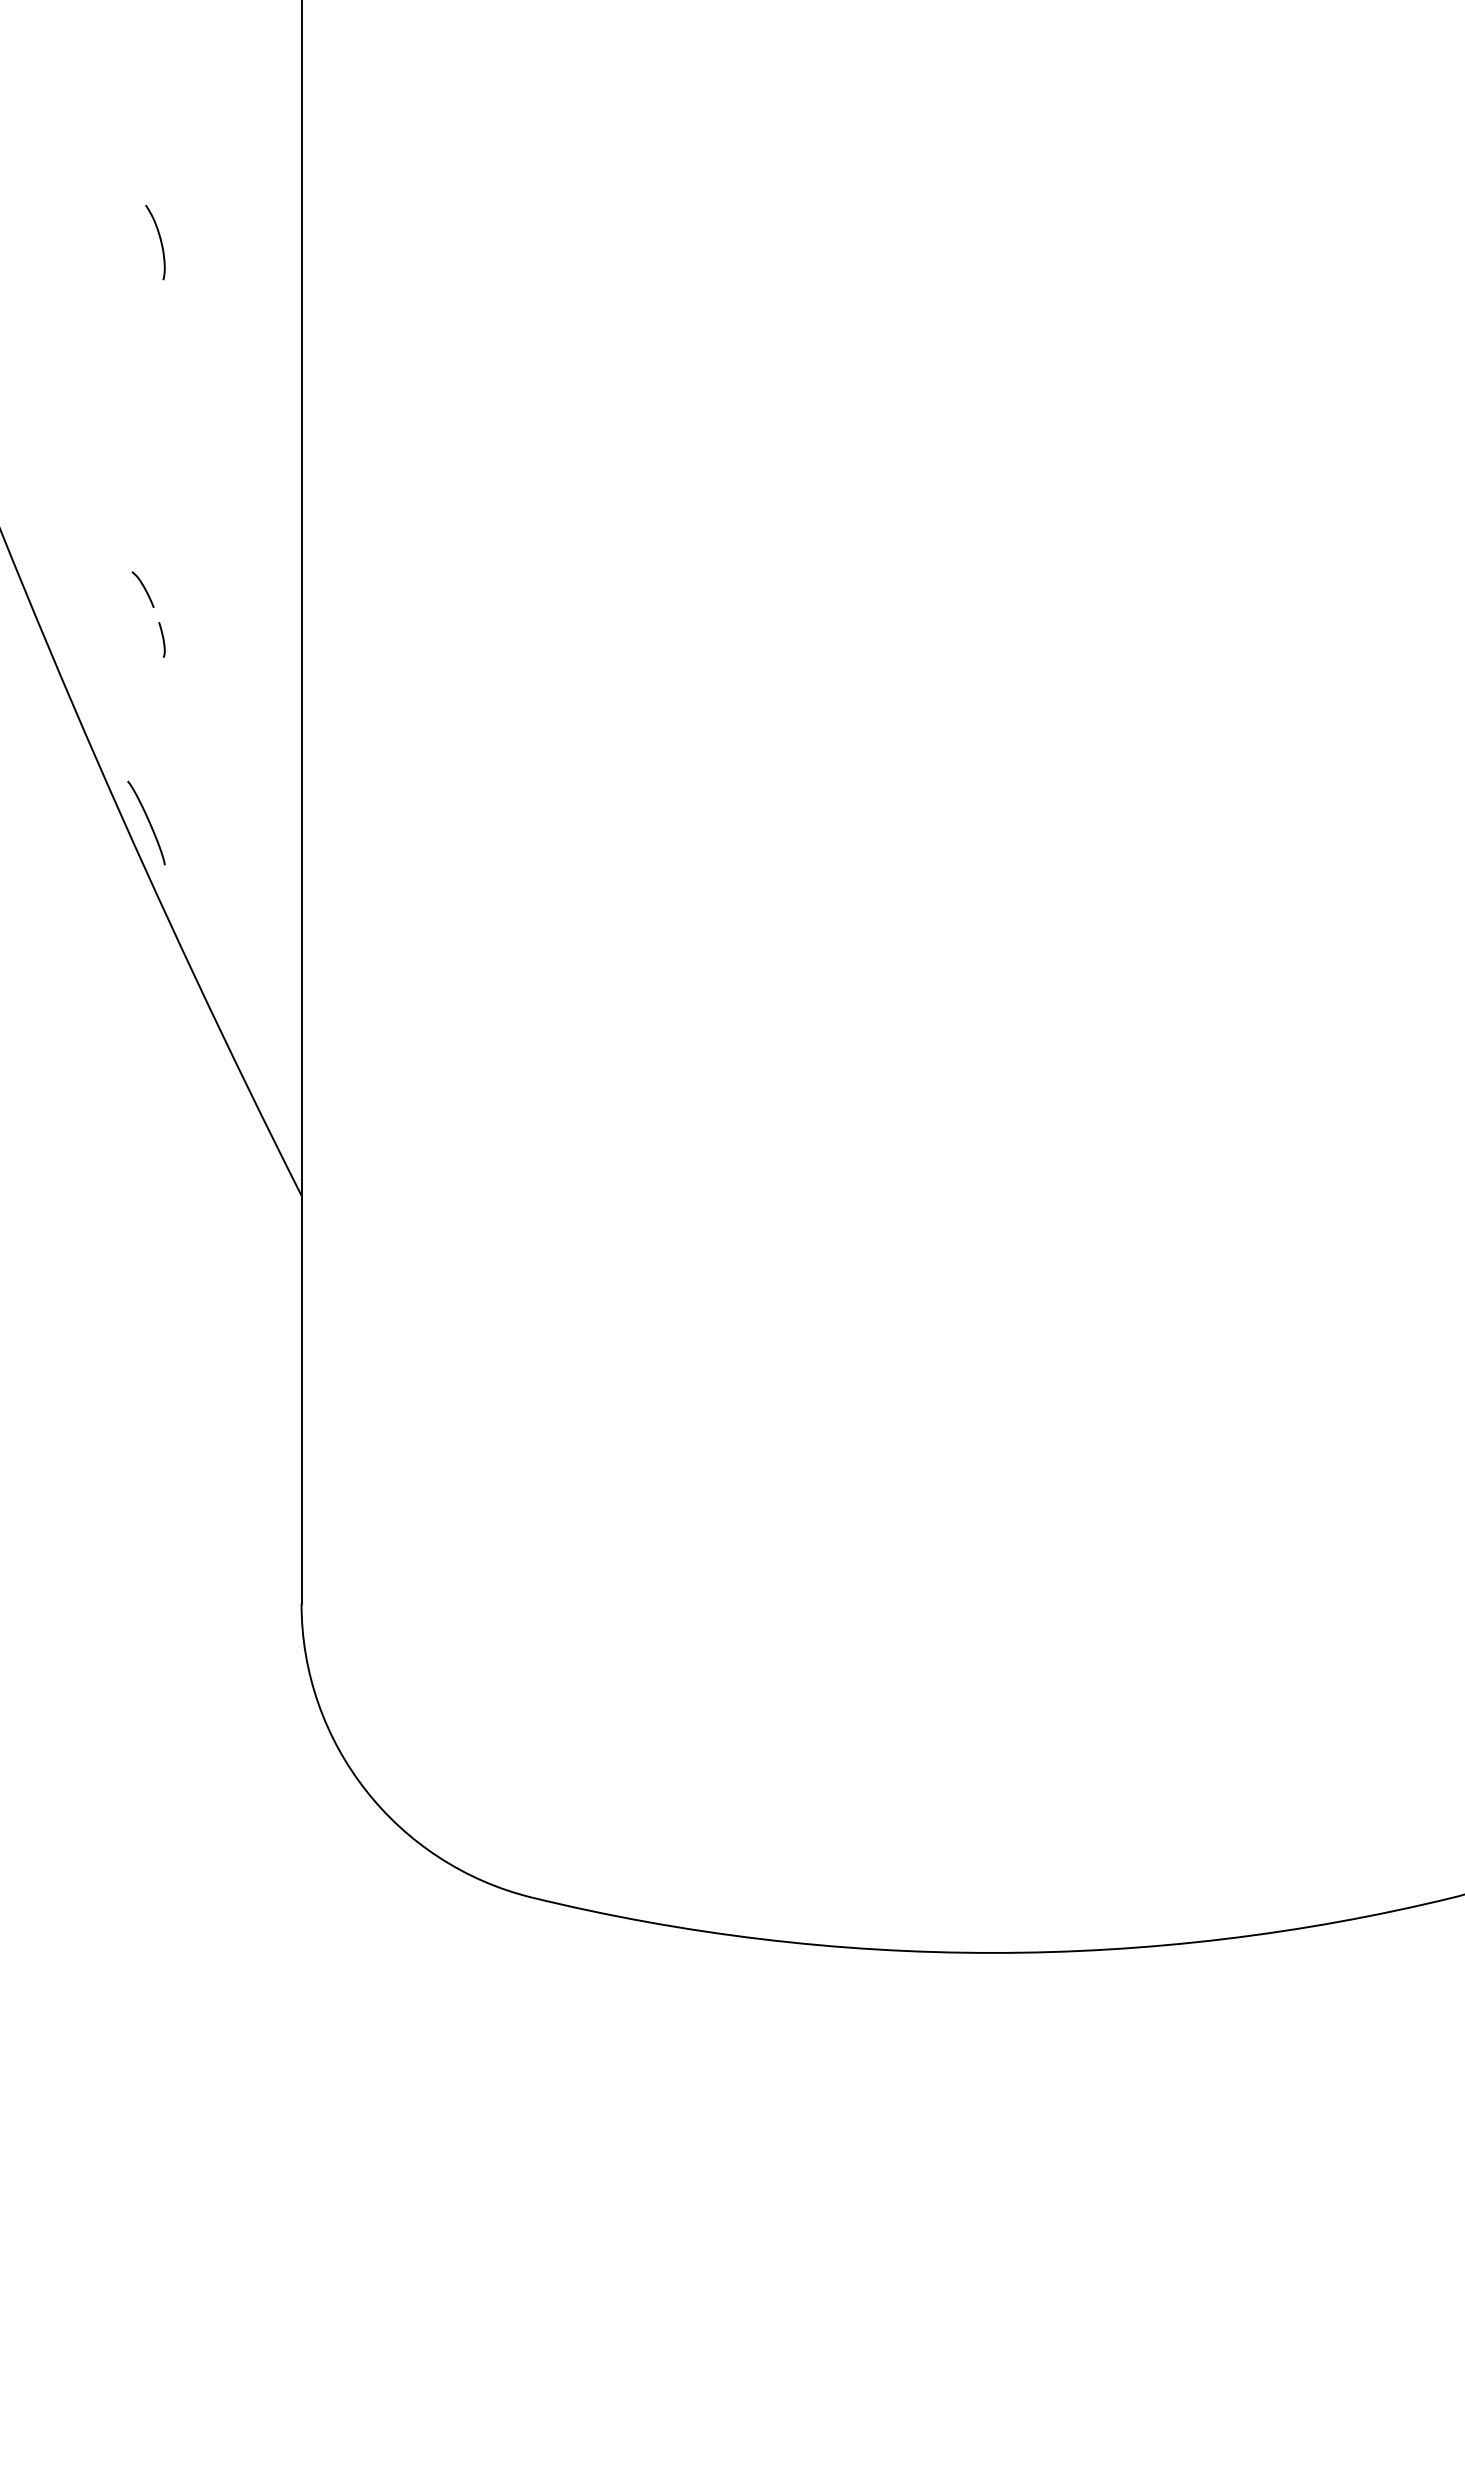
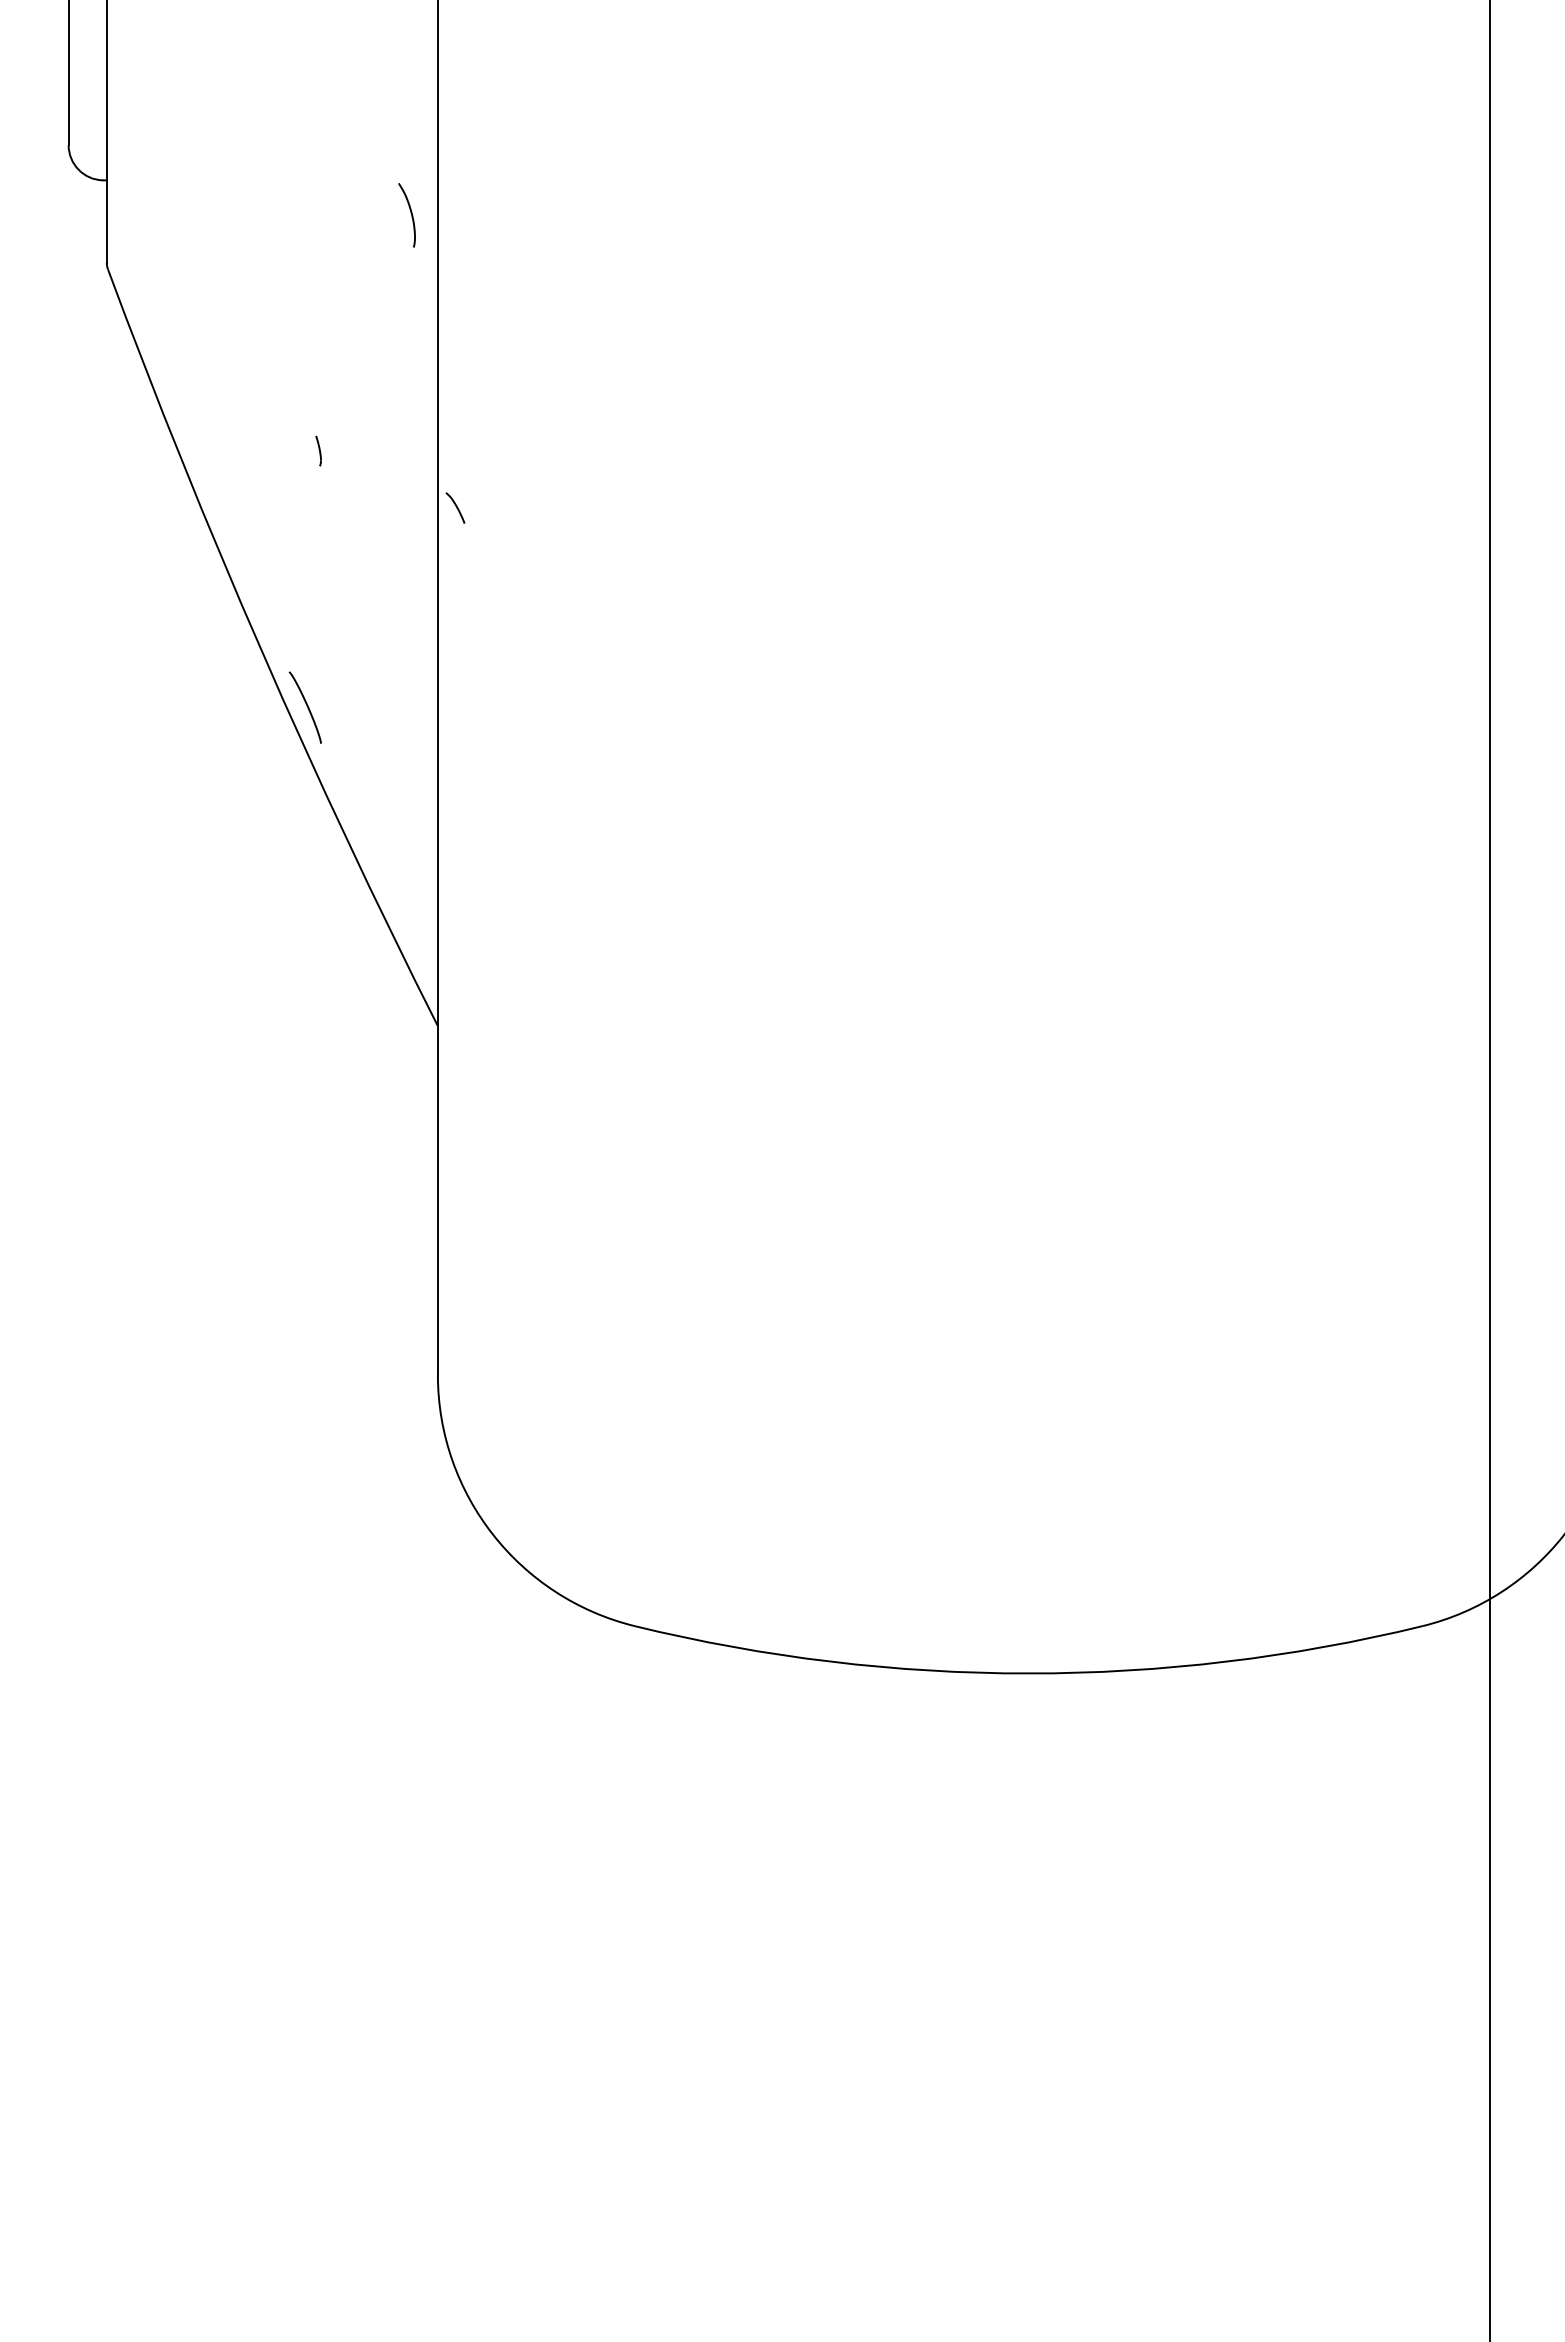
part: (154, 242) -> (406, 215), moved
curve: (143, 587) -> (455, 506), moved
part: (161, 639) -> (318, 450), moved

